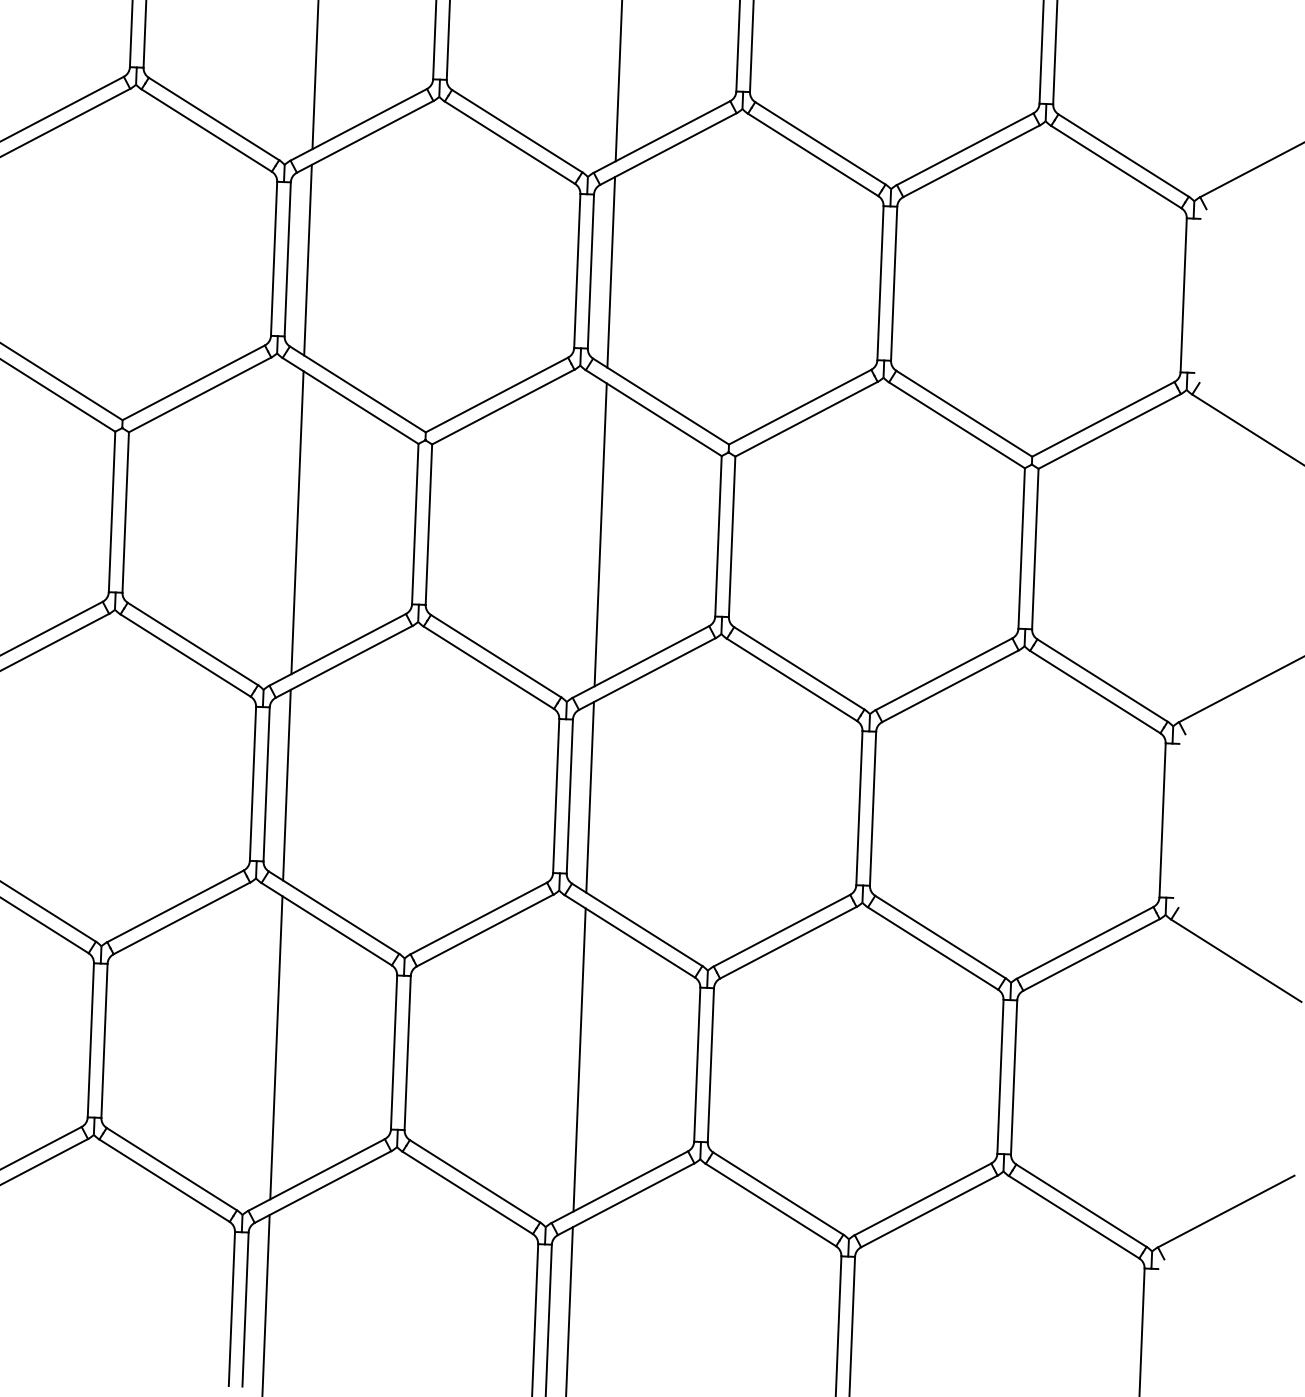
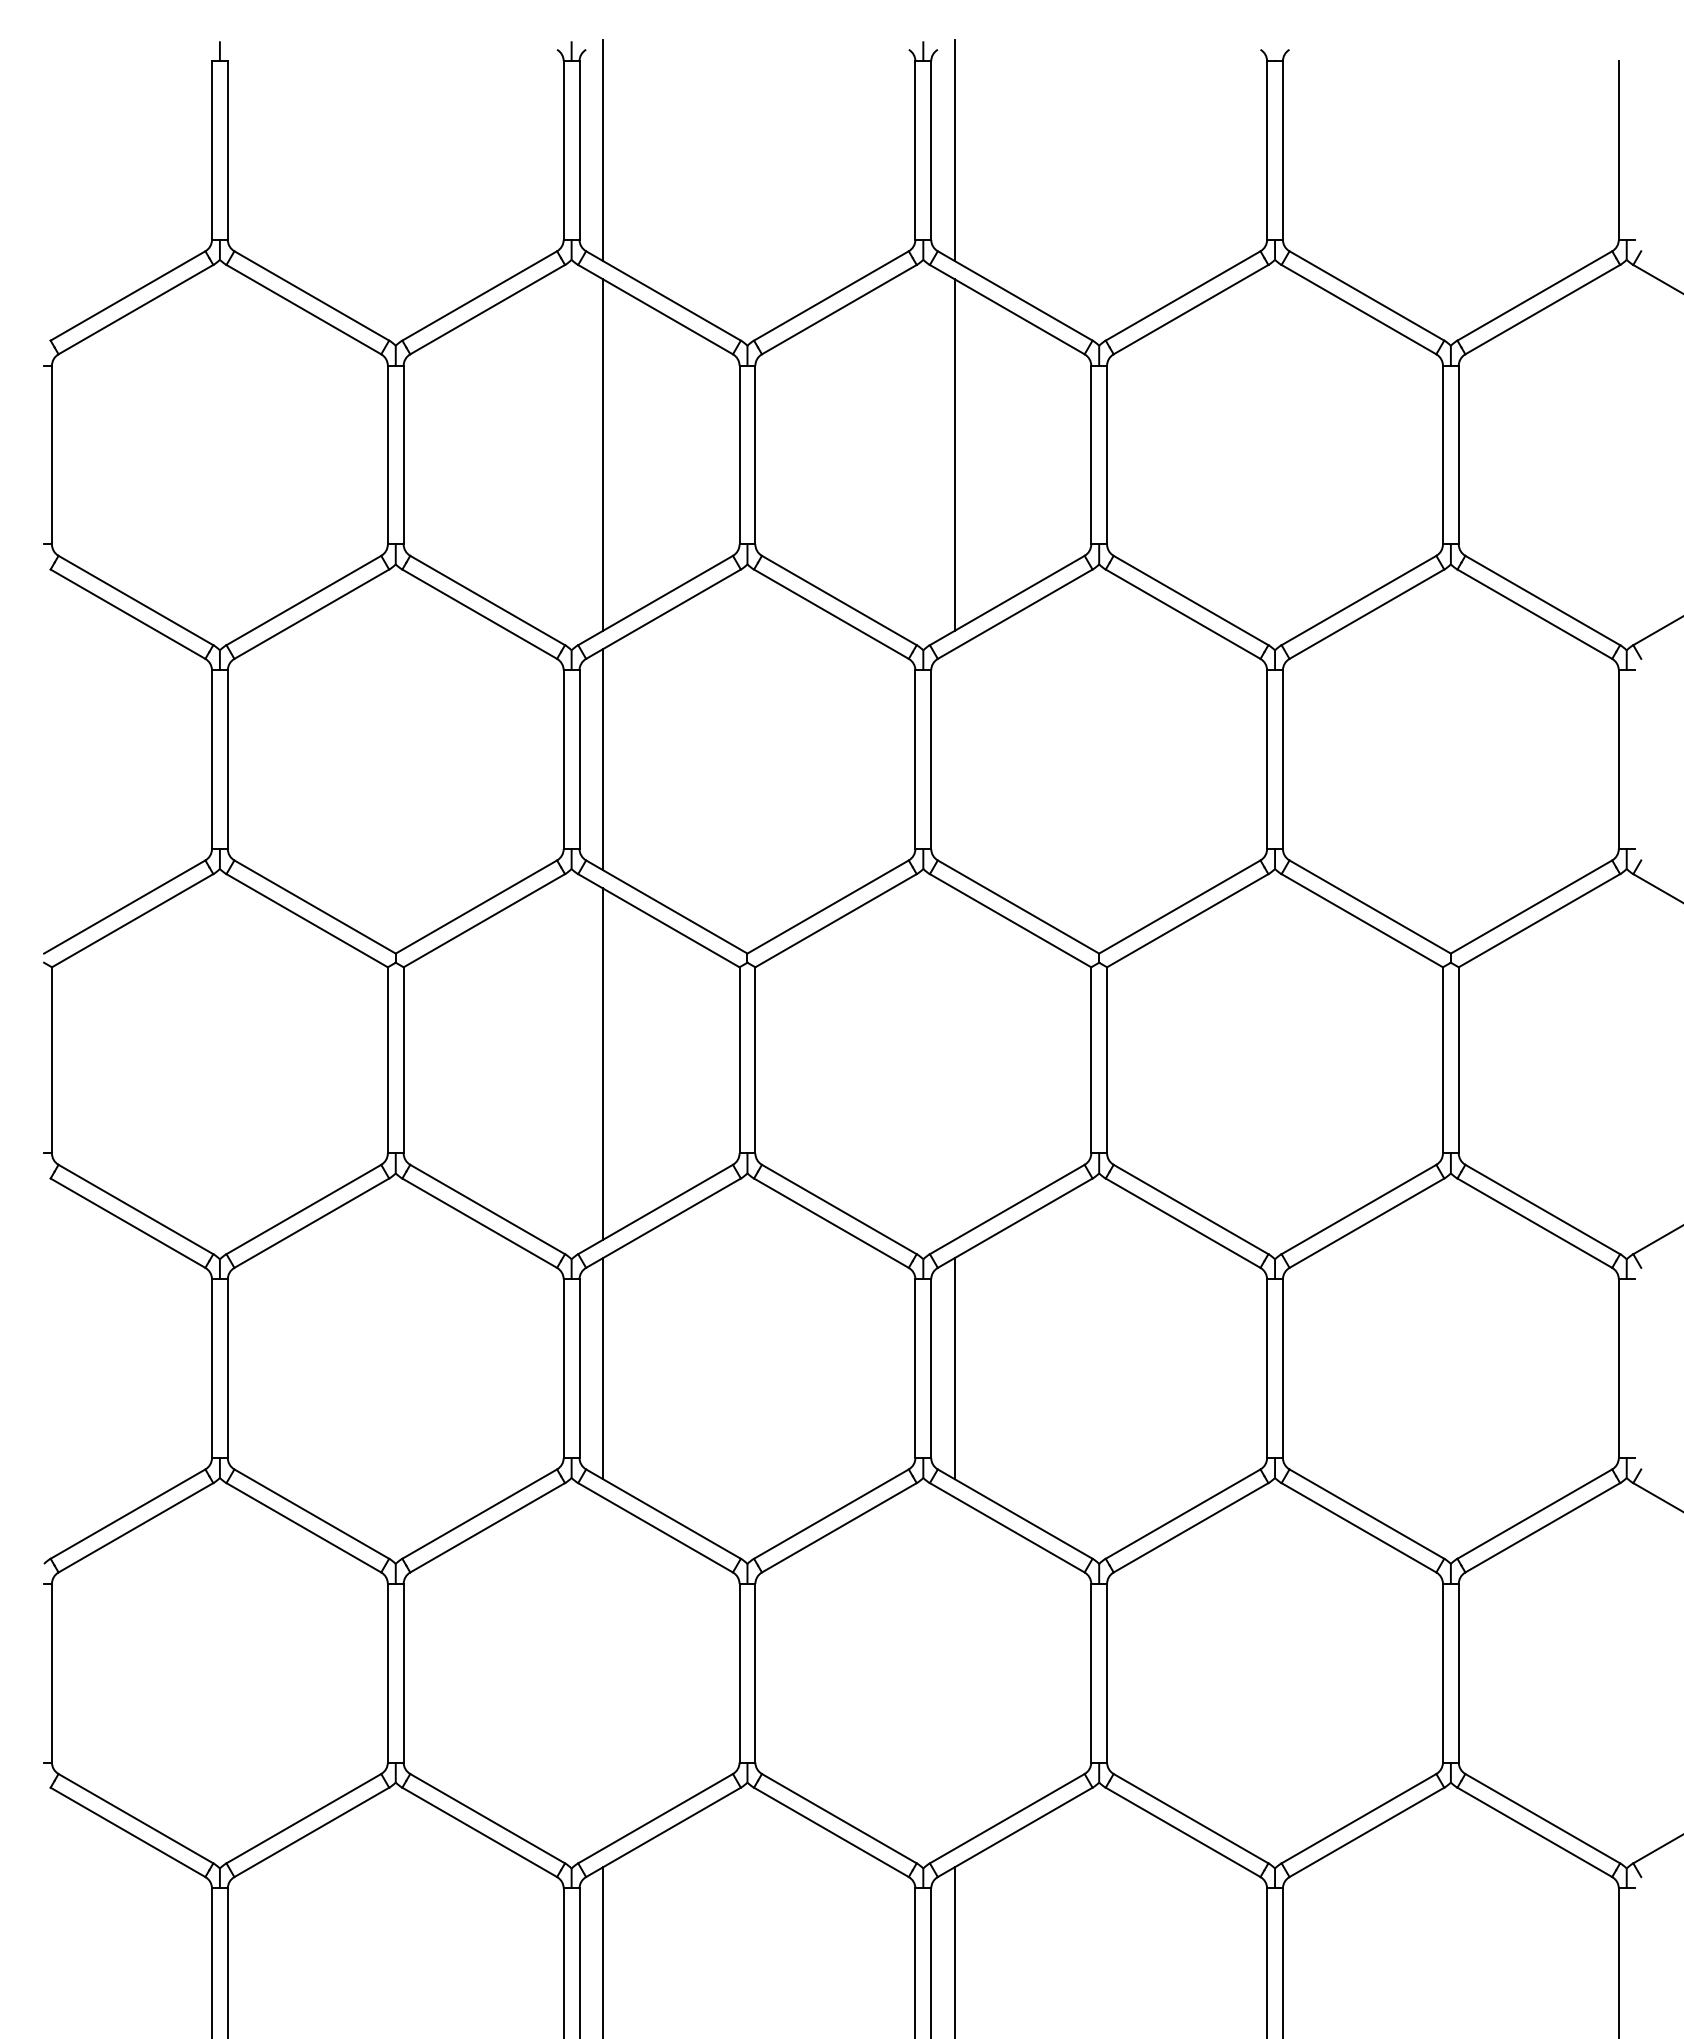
line: (610, 272) -> (954, 759), removed
line: (600, 534) -> (954, 1063), removed
line: (276, 1048) -> (603, 1673), removed
line: (579, 1060) -> (954, 1673), removed

